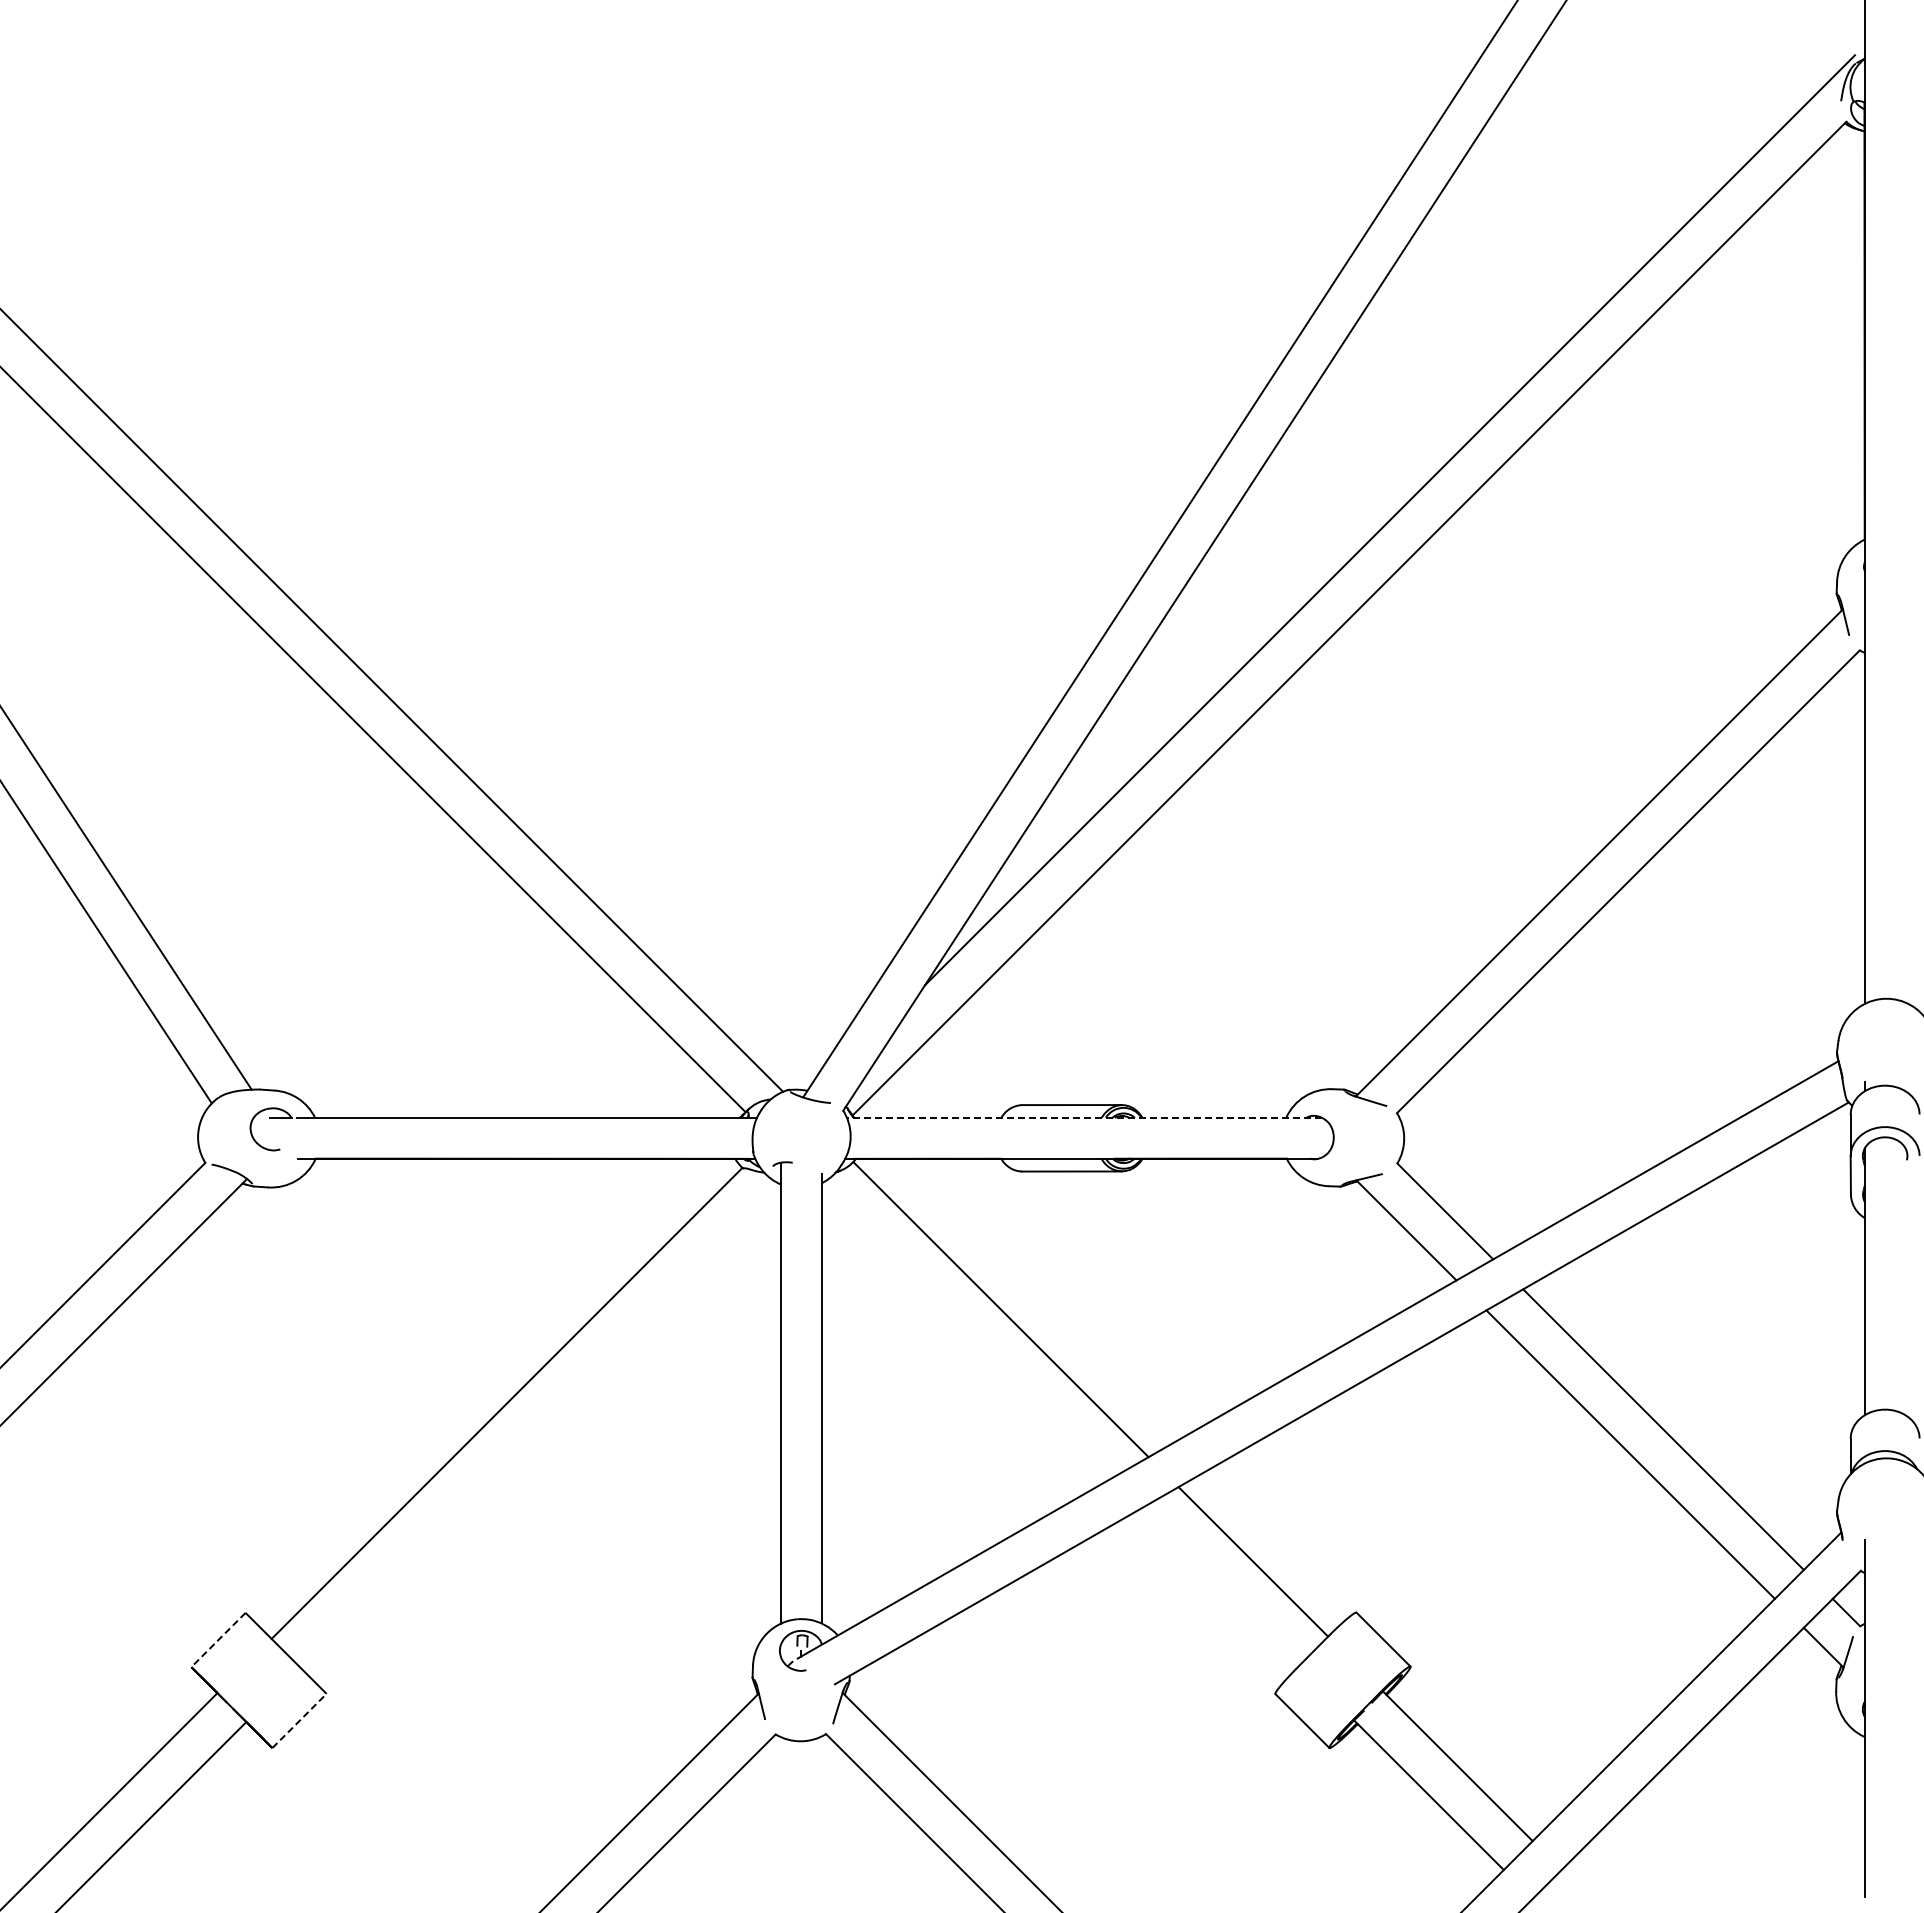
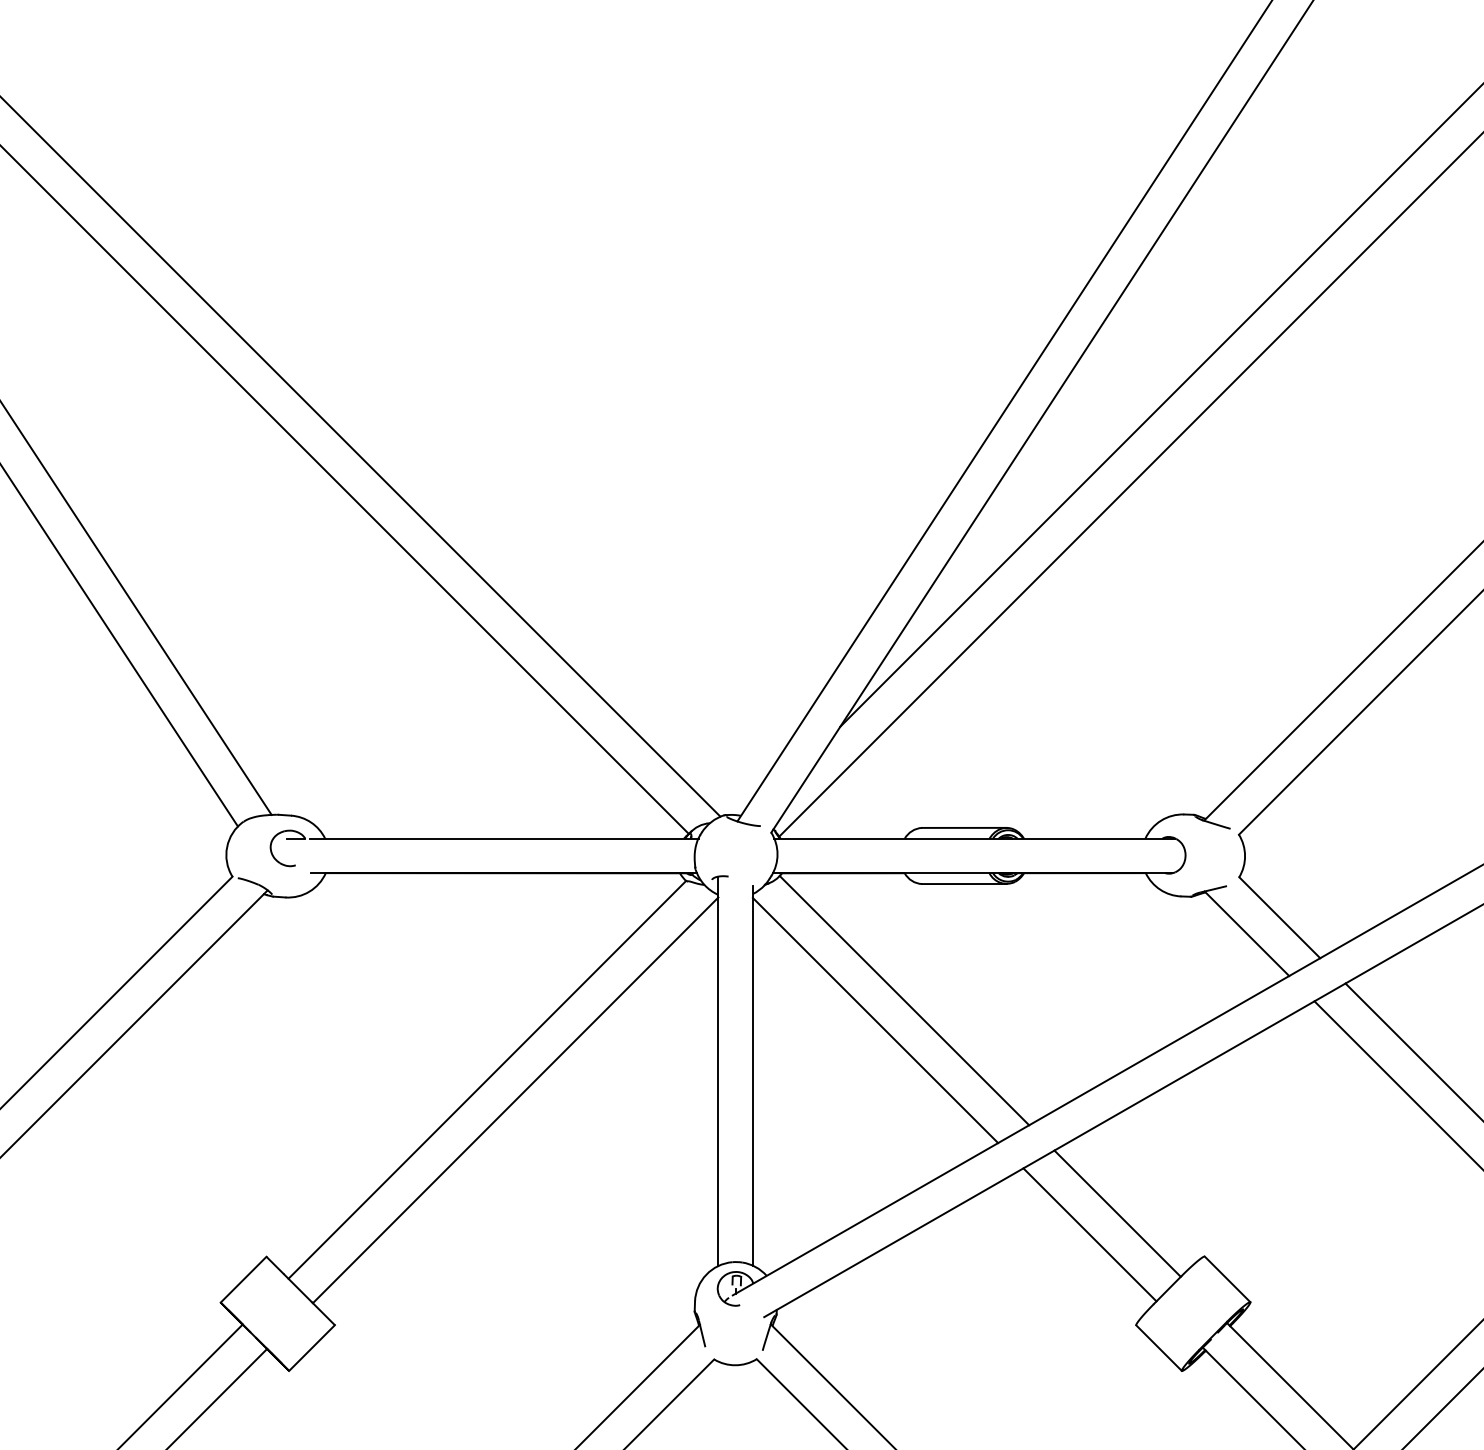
line: (1083, 1117) -> (974, 838), dashed -> solid
line: (966, 1333) -> (875, 1020), added
line: (540, 1427) -> (515, 1100), added
line: (1220, 1586) -> (1089, 1234), added
line: (218, 1640) -> (243, 1280), dashed -> solid
line: (299, 1720) -> (312, 1347), dashed -> solid

